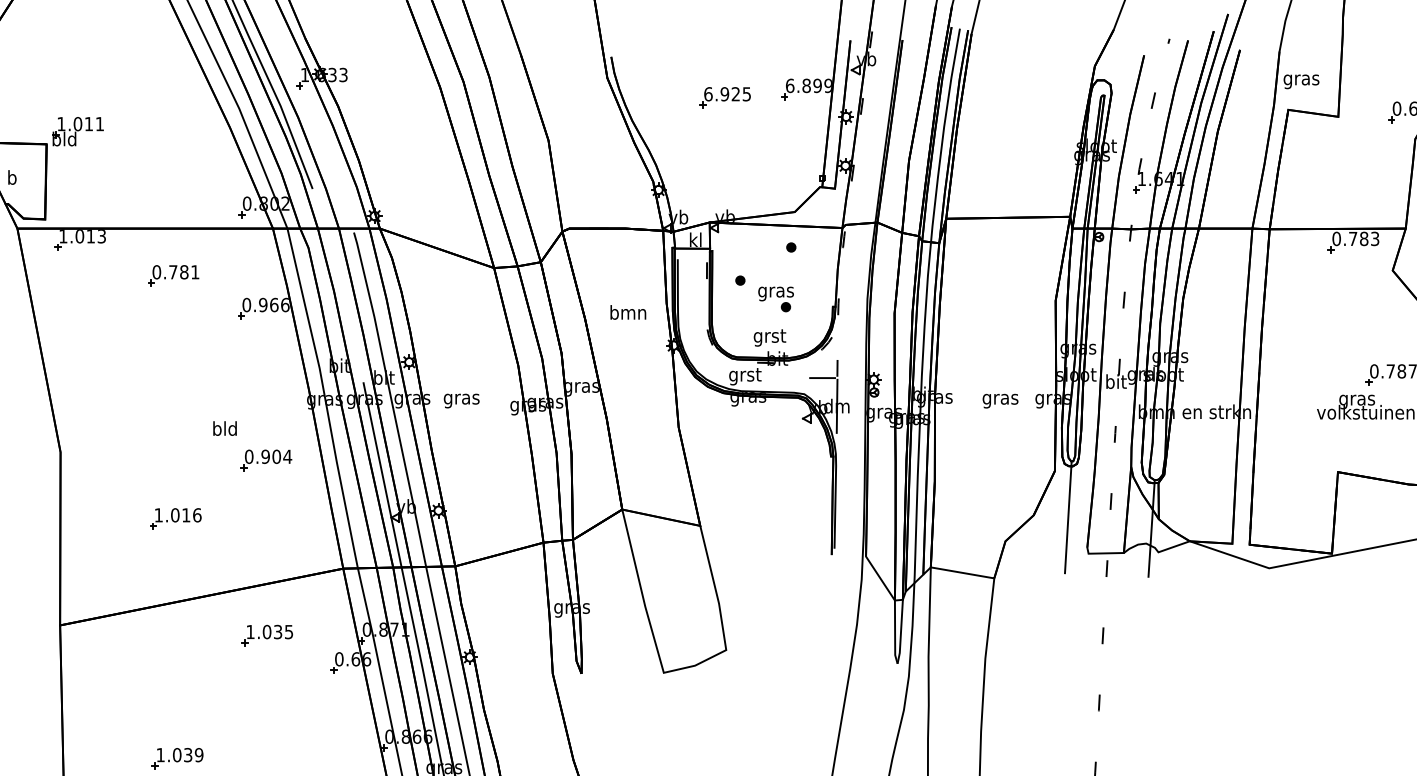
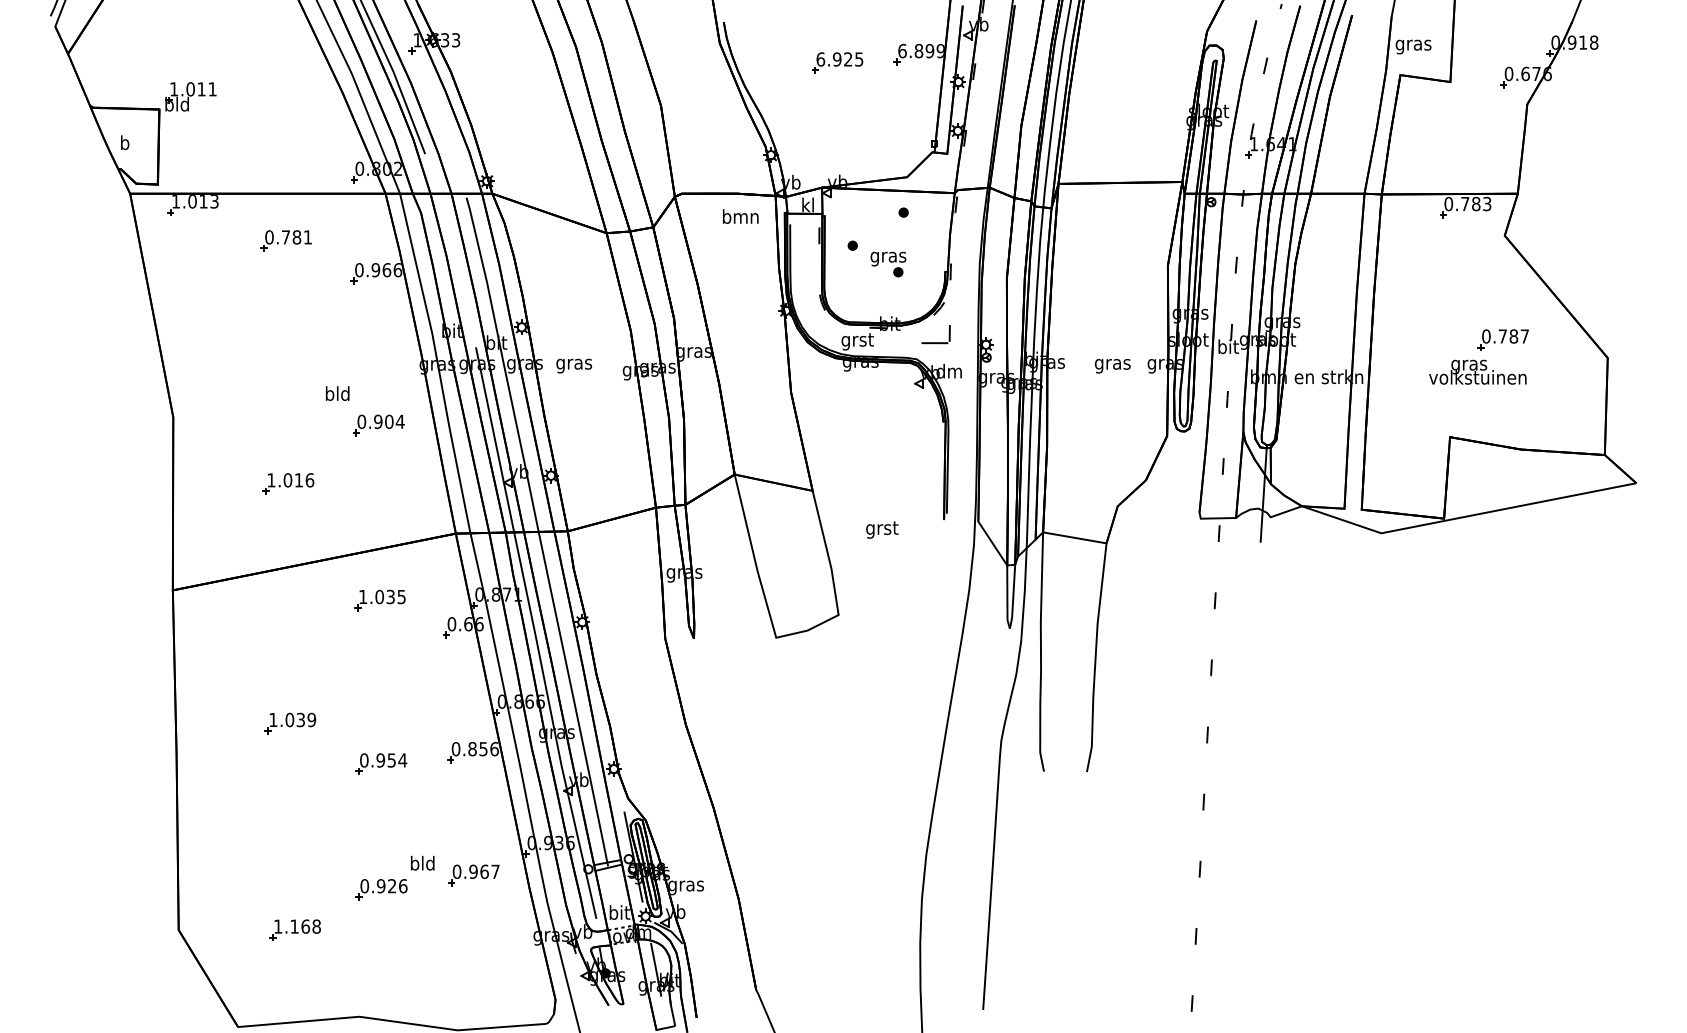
text: (628, 312) -> (740, 216), moved
text: (770, 337) -> (882, 529), moved
line: (837, 405) -> (949, 370), removed
line: (1068, 517) -> (1180, 482), removed

